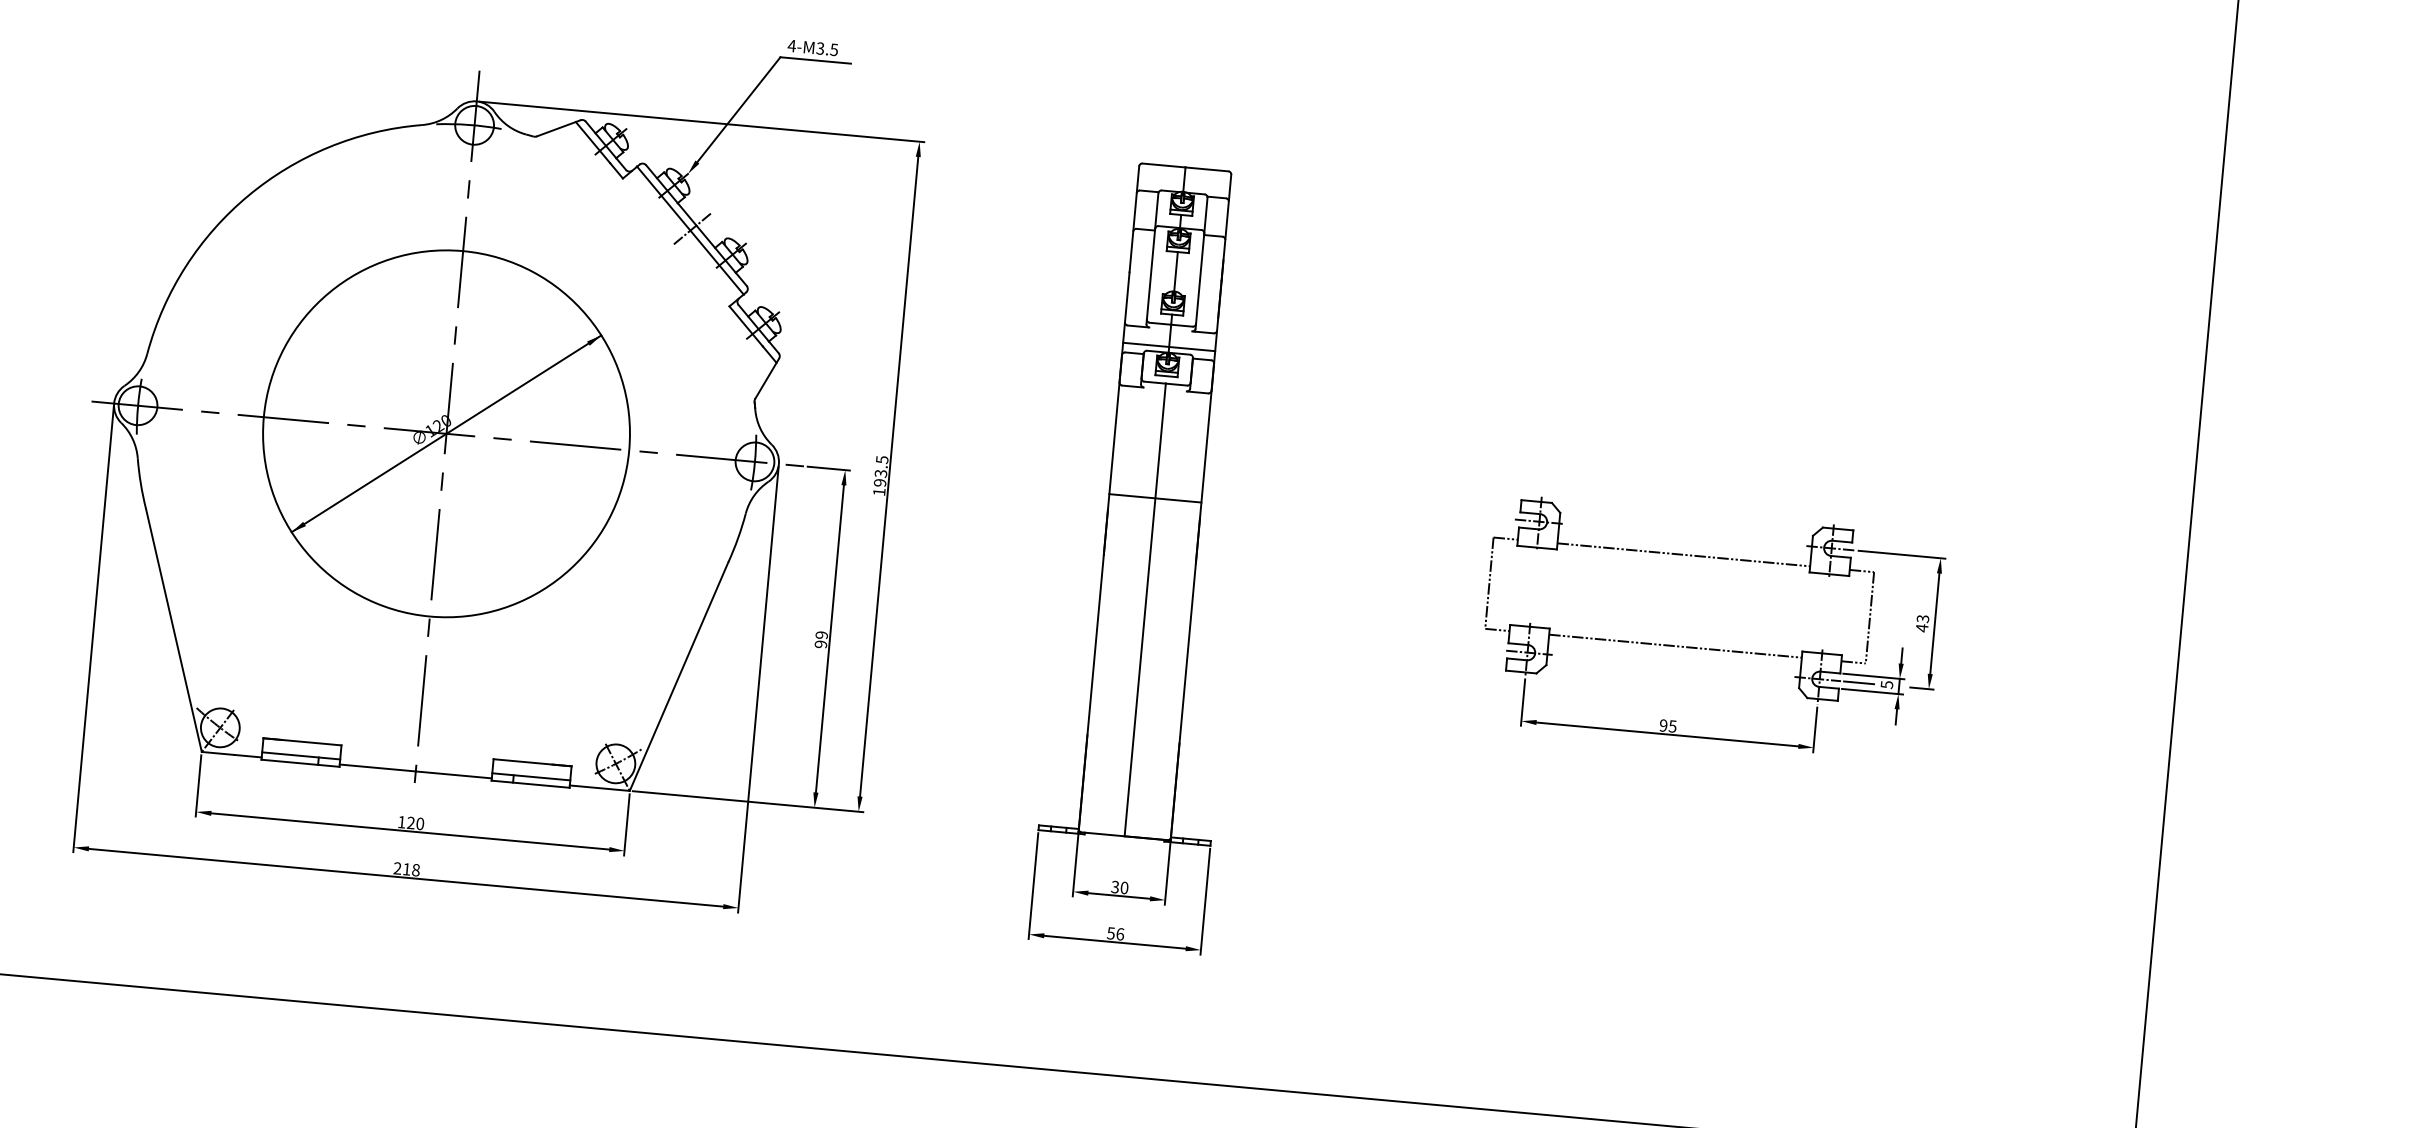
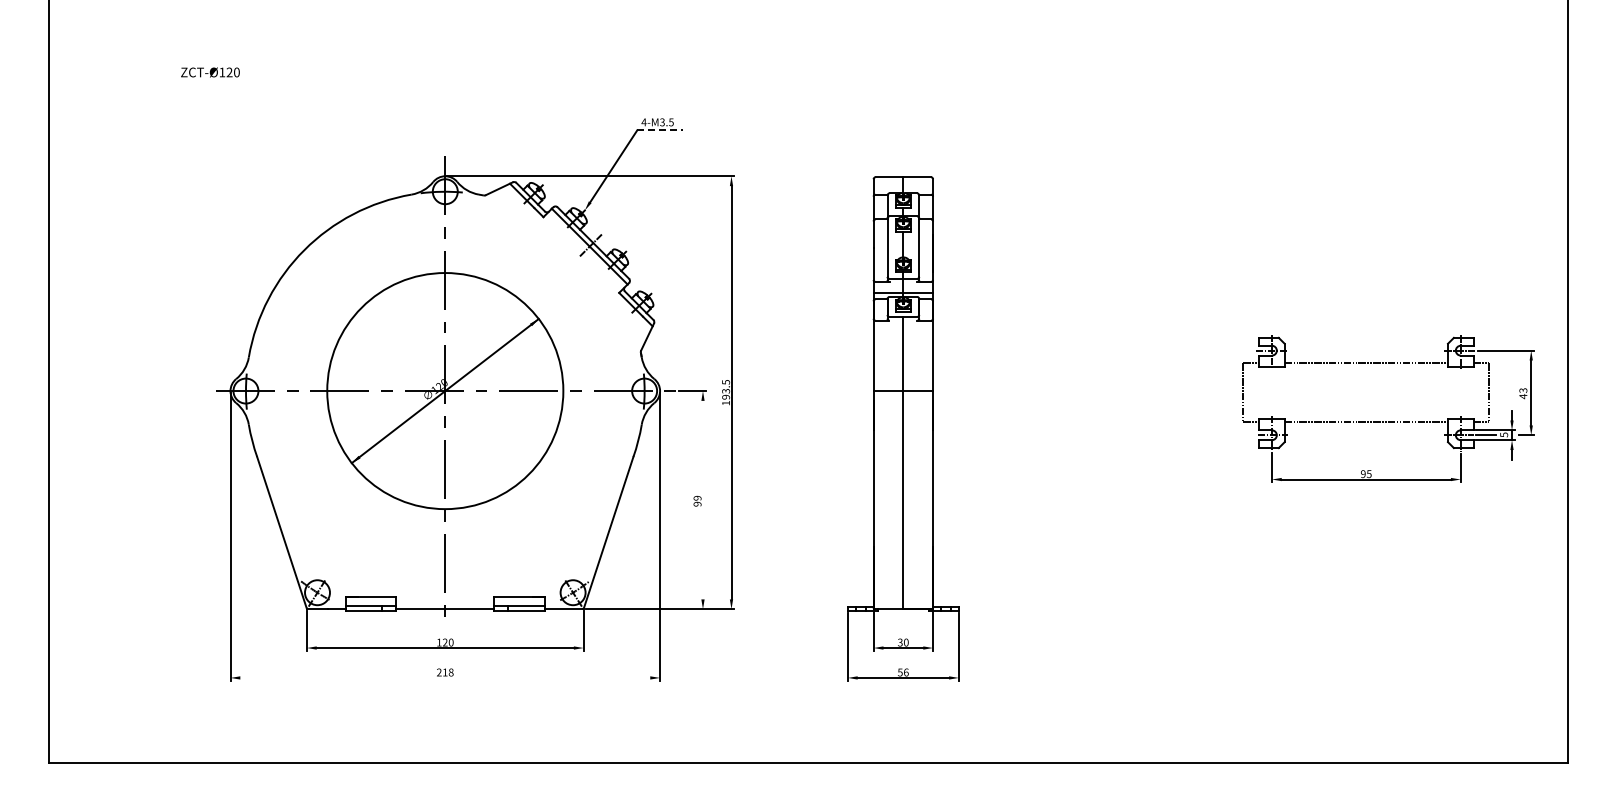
line: (816, 60) -> (660, 130), solid -> dashed
line: (830, 639) -> (703, 500), removed
part: (1709, 647) -> (1388, 421), moved
line: (406, 877) -> (445, 677), removed

